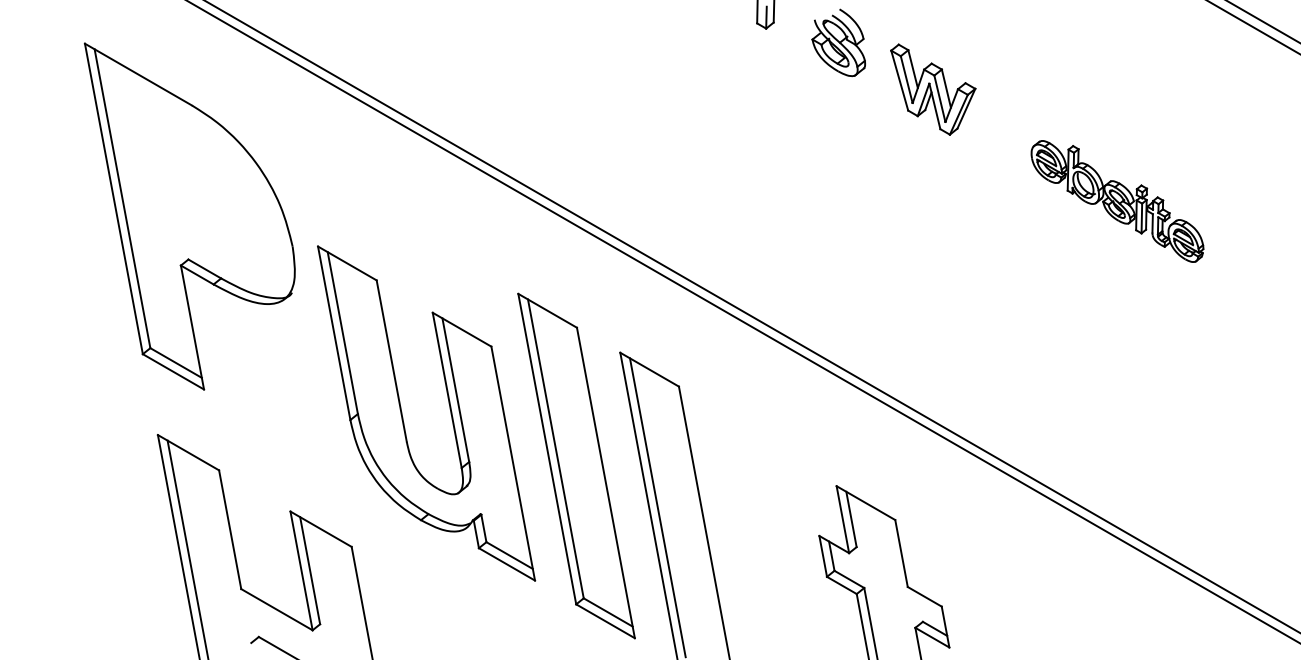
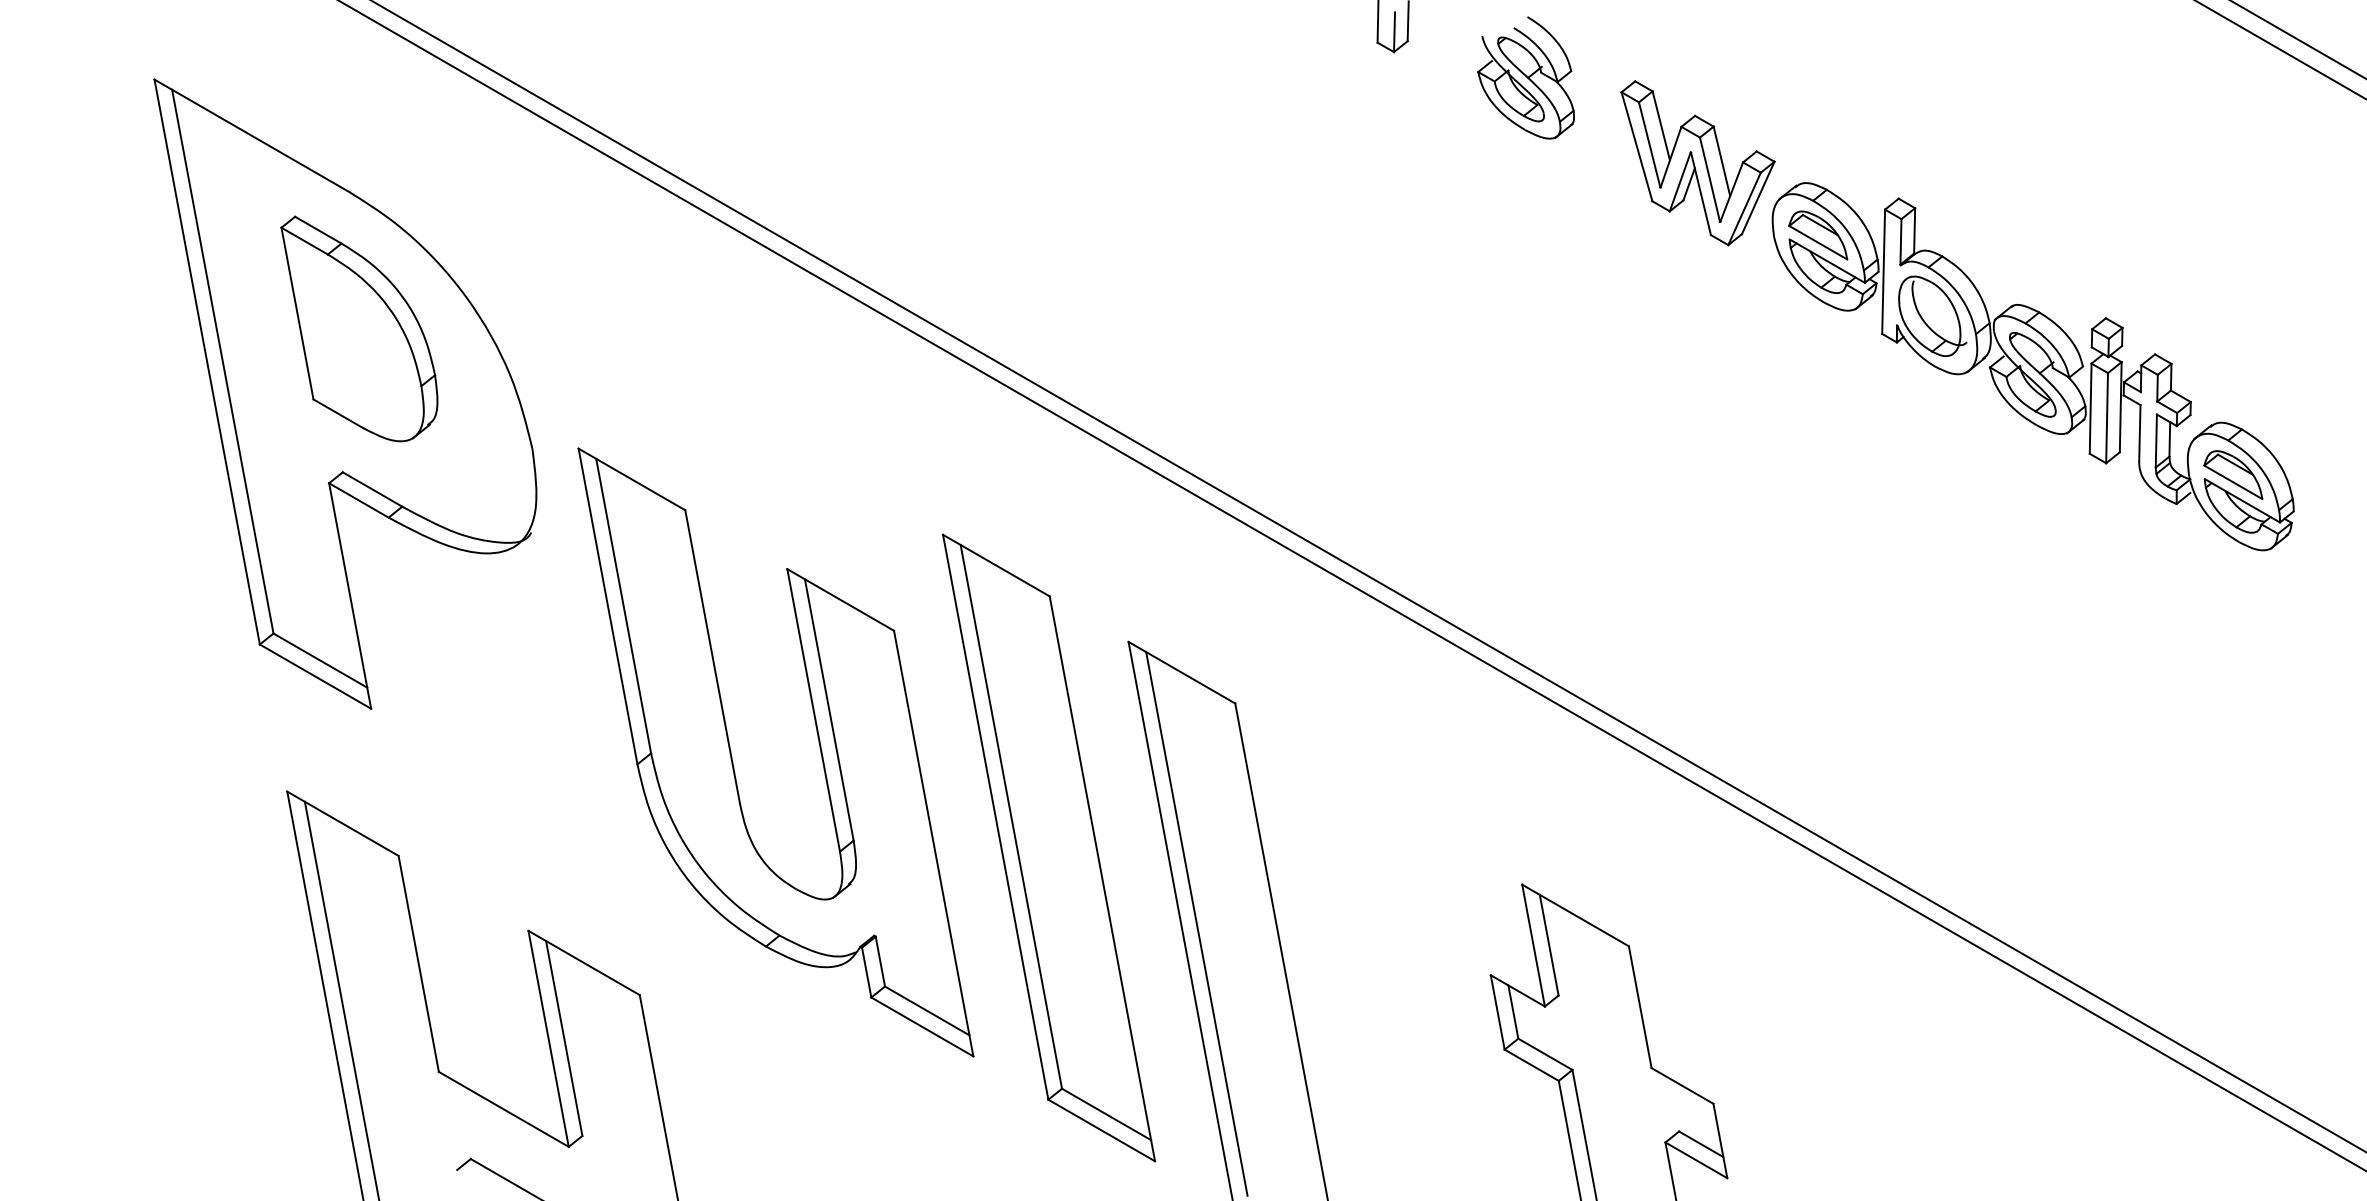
part: (197, 180) -> (359, 328), added
part: (1117, 201) -> (2033, 366), size x1.67

